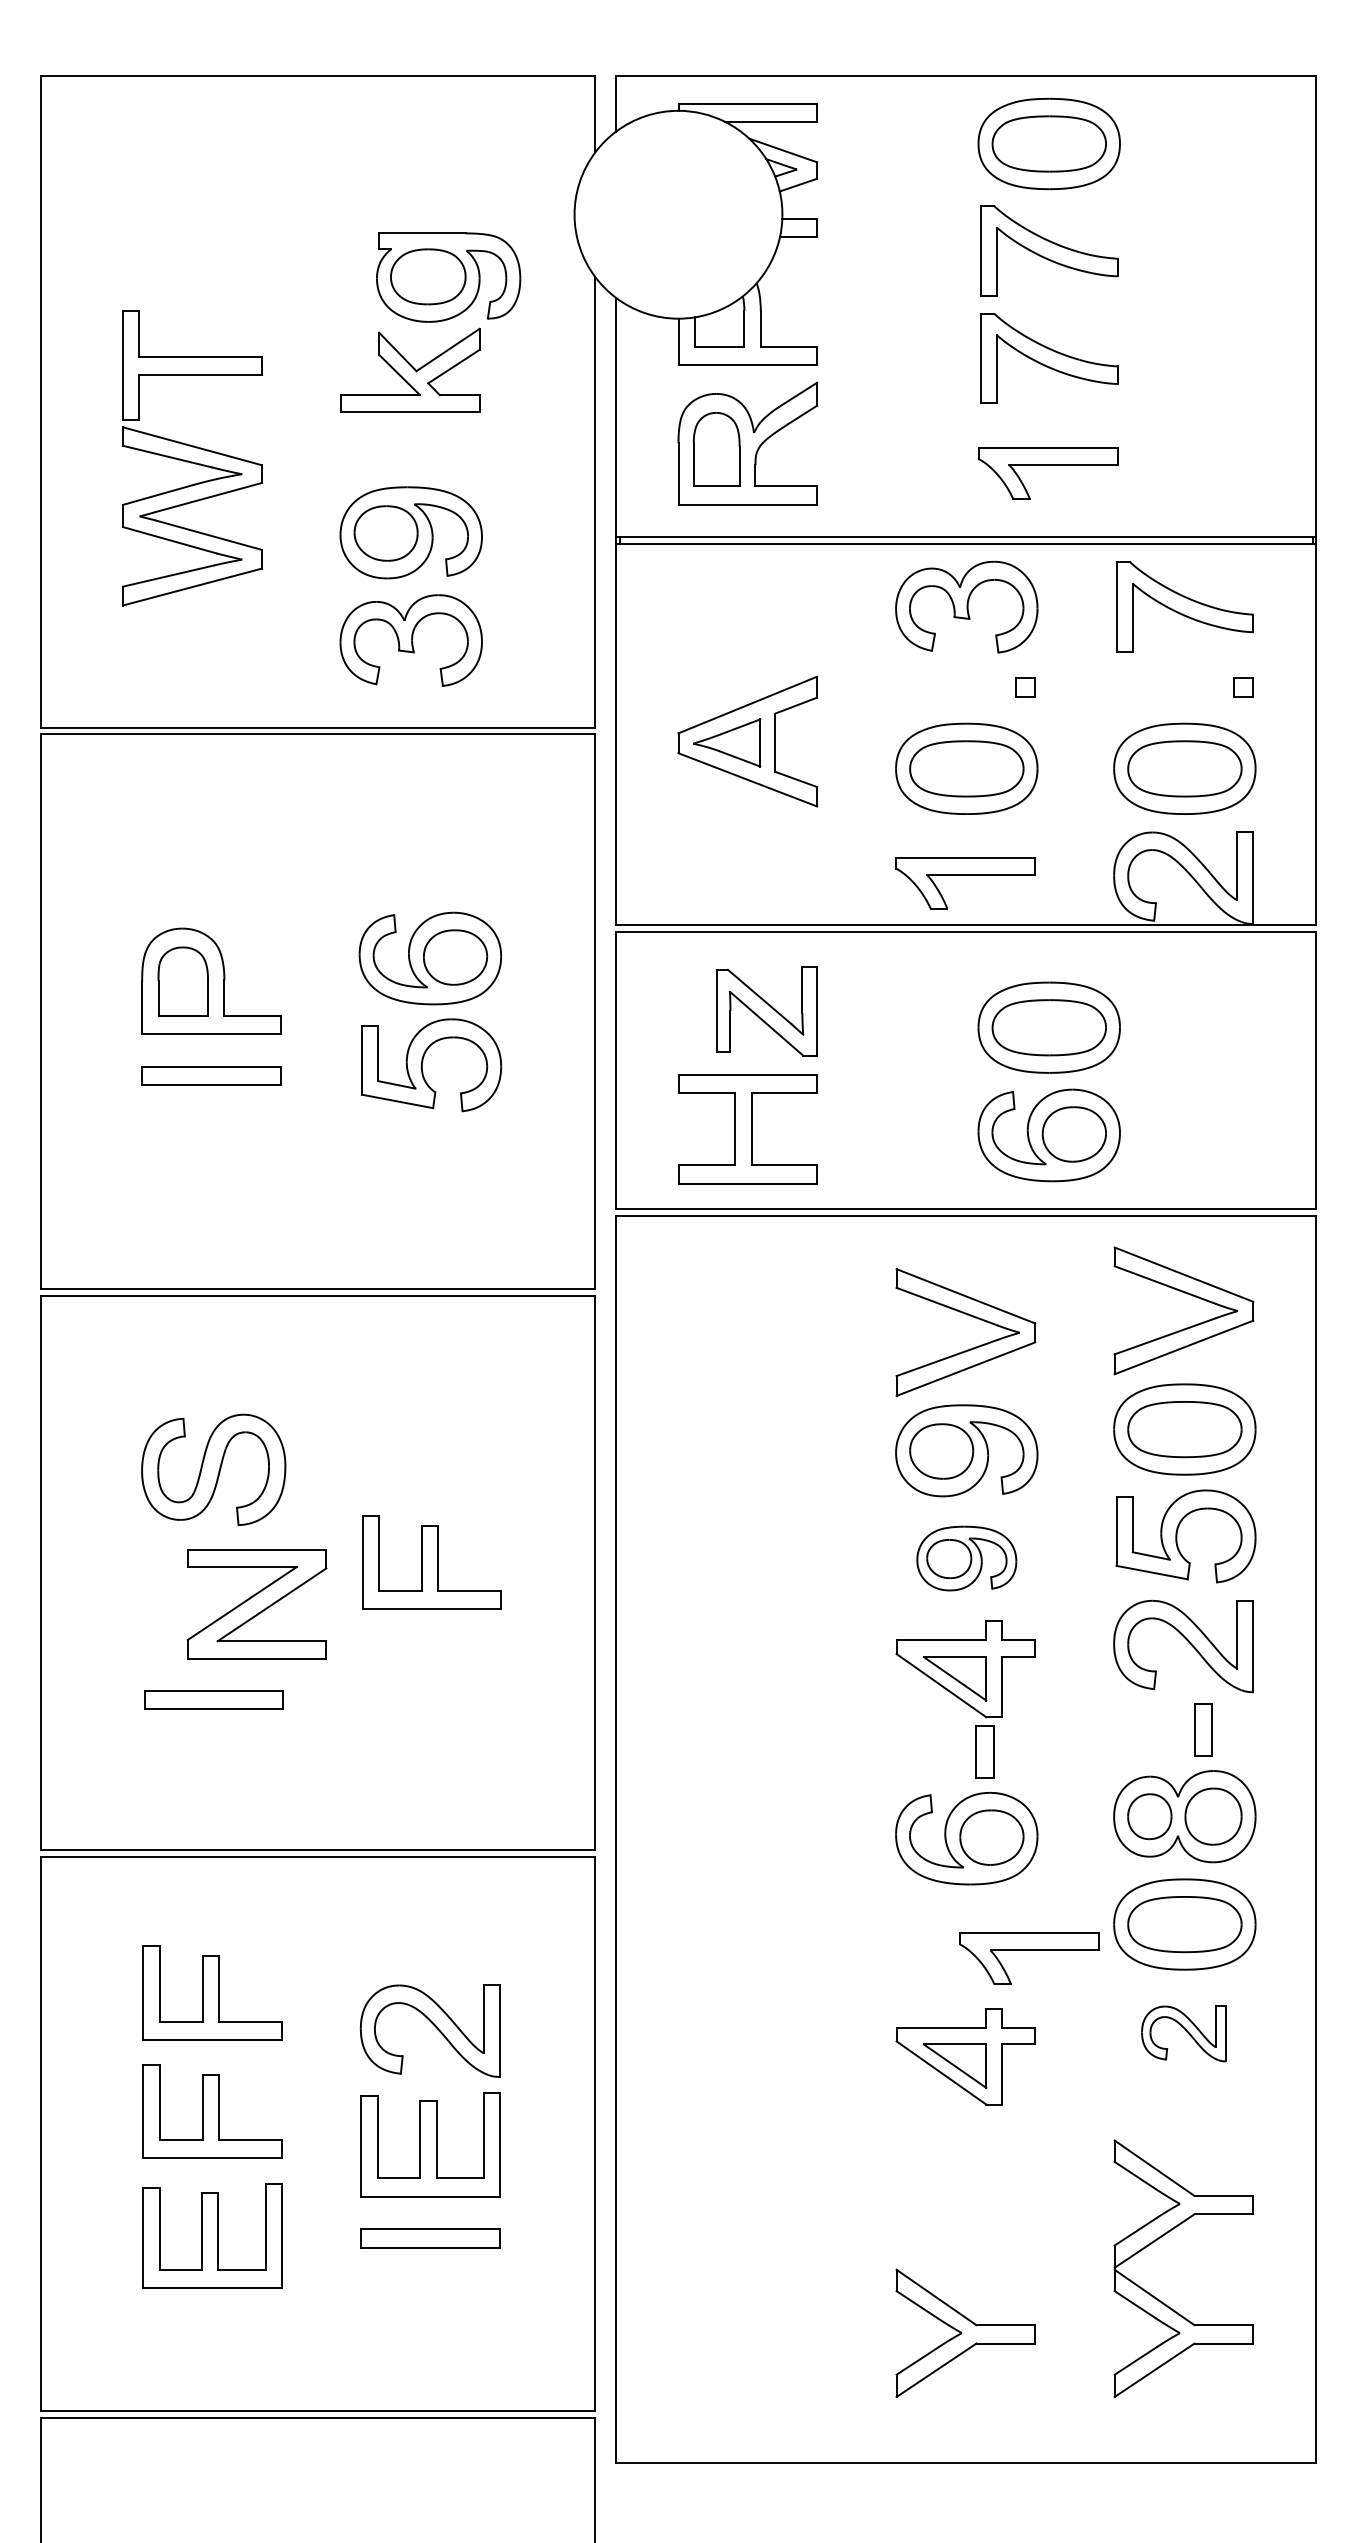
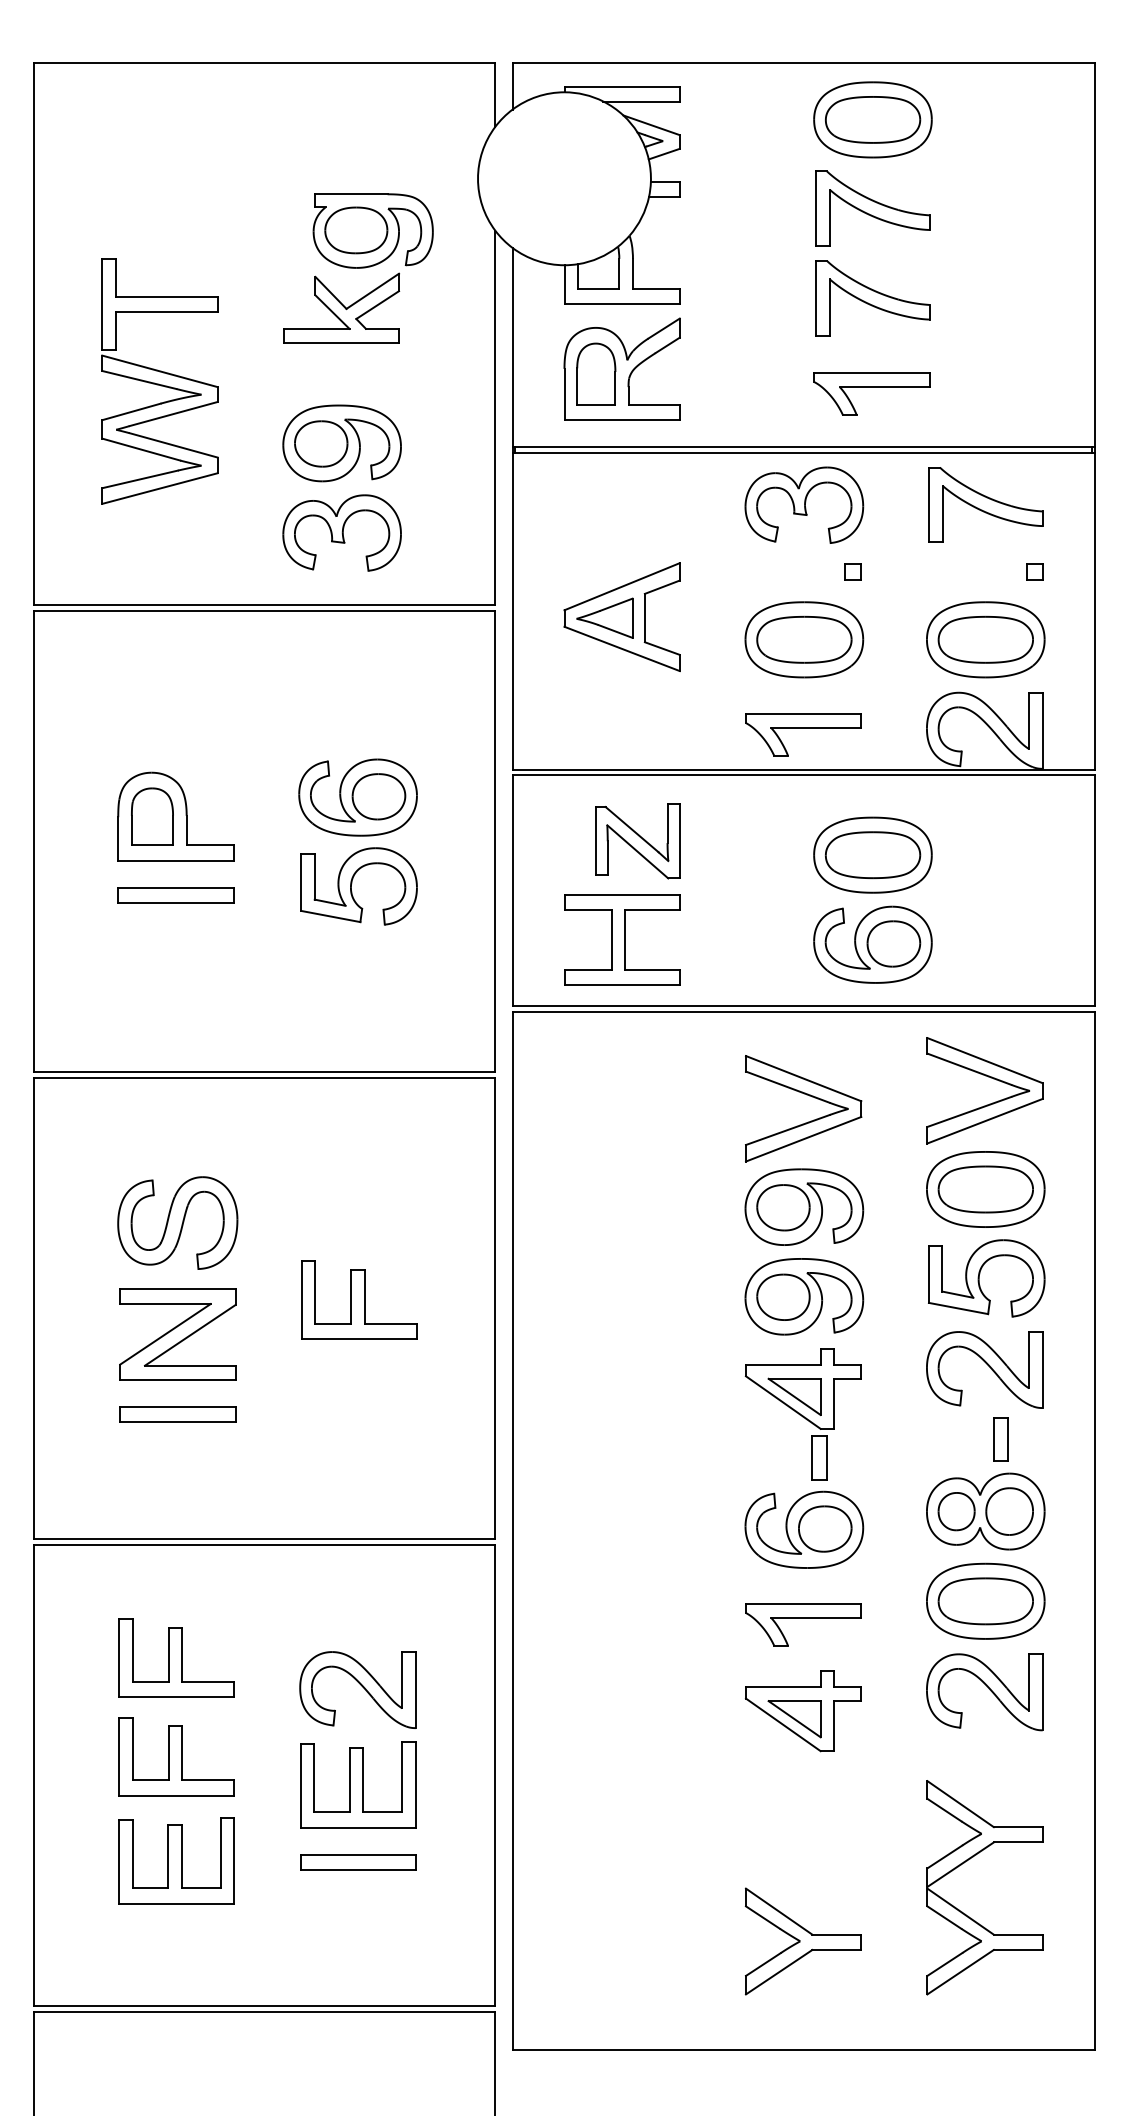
part: (966, 1558) -> (804, 1296), size x1.43
part: (256, 1603) -> (177, 1334), moved
part: (1029, 1958) -> (803, 1624), moved
part: (1183, 2034) -> (984, 1692), size x1.67

